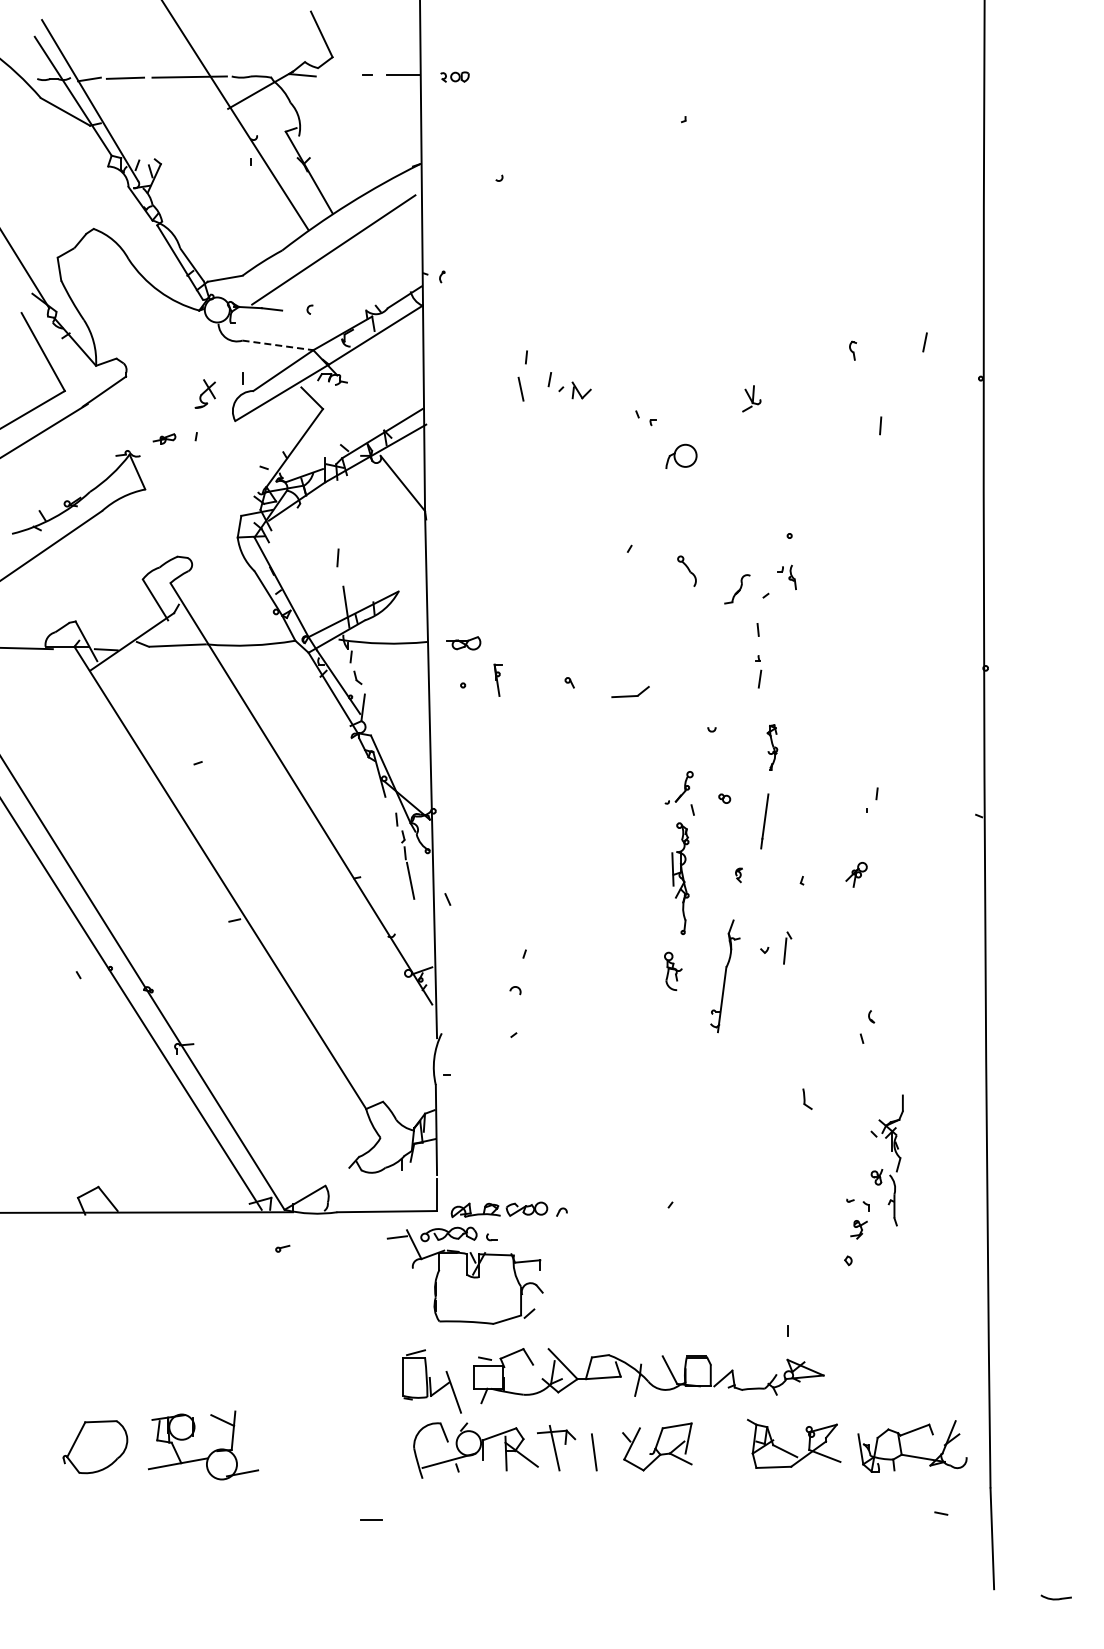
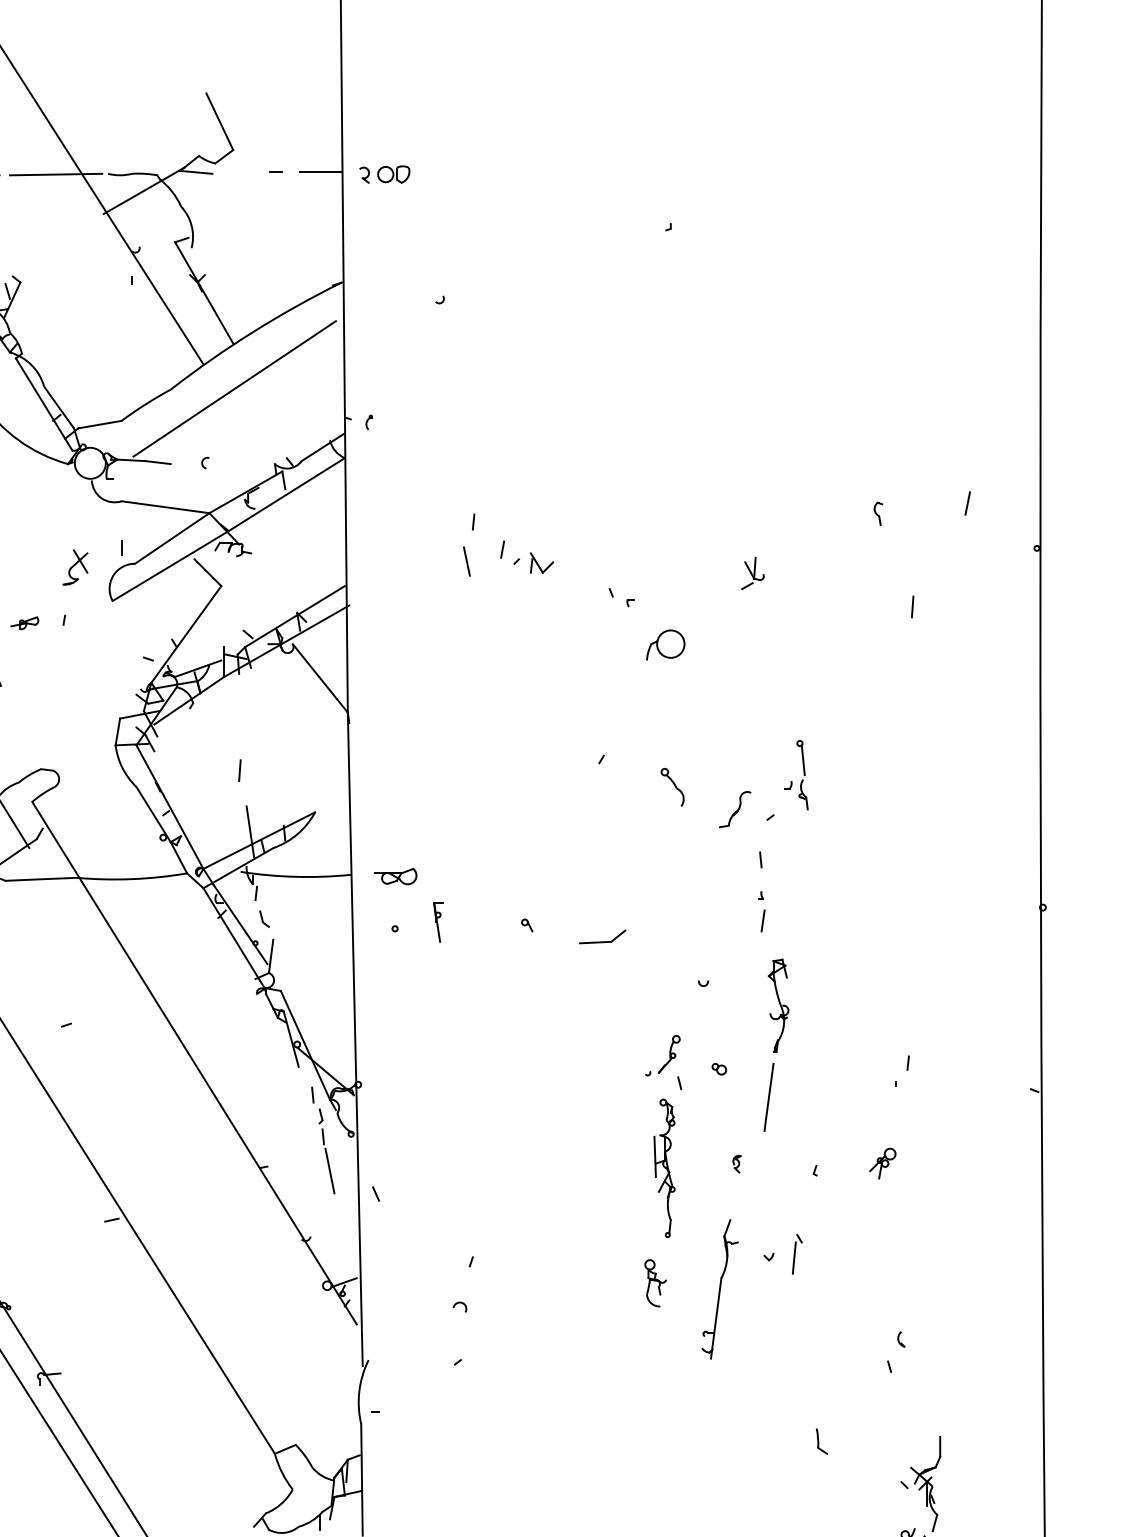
part: (454, 76) -> (384, 173), size x1.43
line: (277, 345) -> (164, 507), dashed -> solid
line: (792, 549) -> (803, 760), added
part: (772, 747) -> (778, 1005), size x1.67

